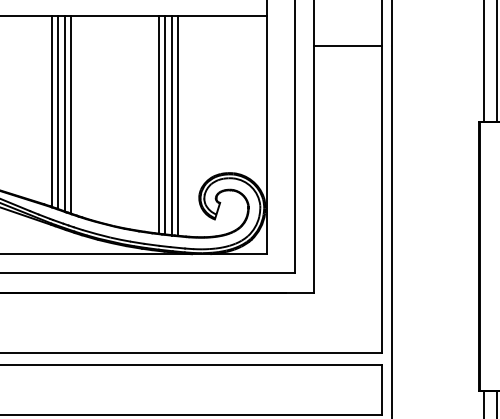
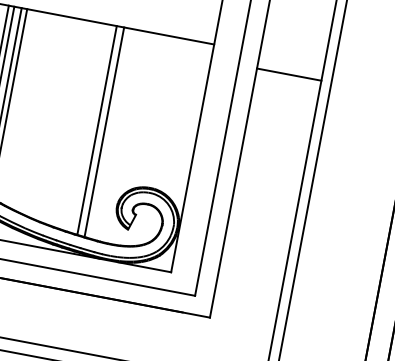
line: (347, 46) -> (288, 74), moved
line: (158, 124) -> (91, 128), removed
line: (178, 125) -> (110, 133), removed

